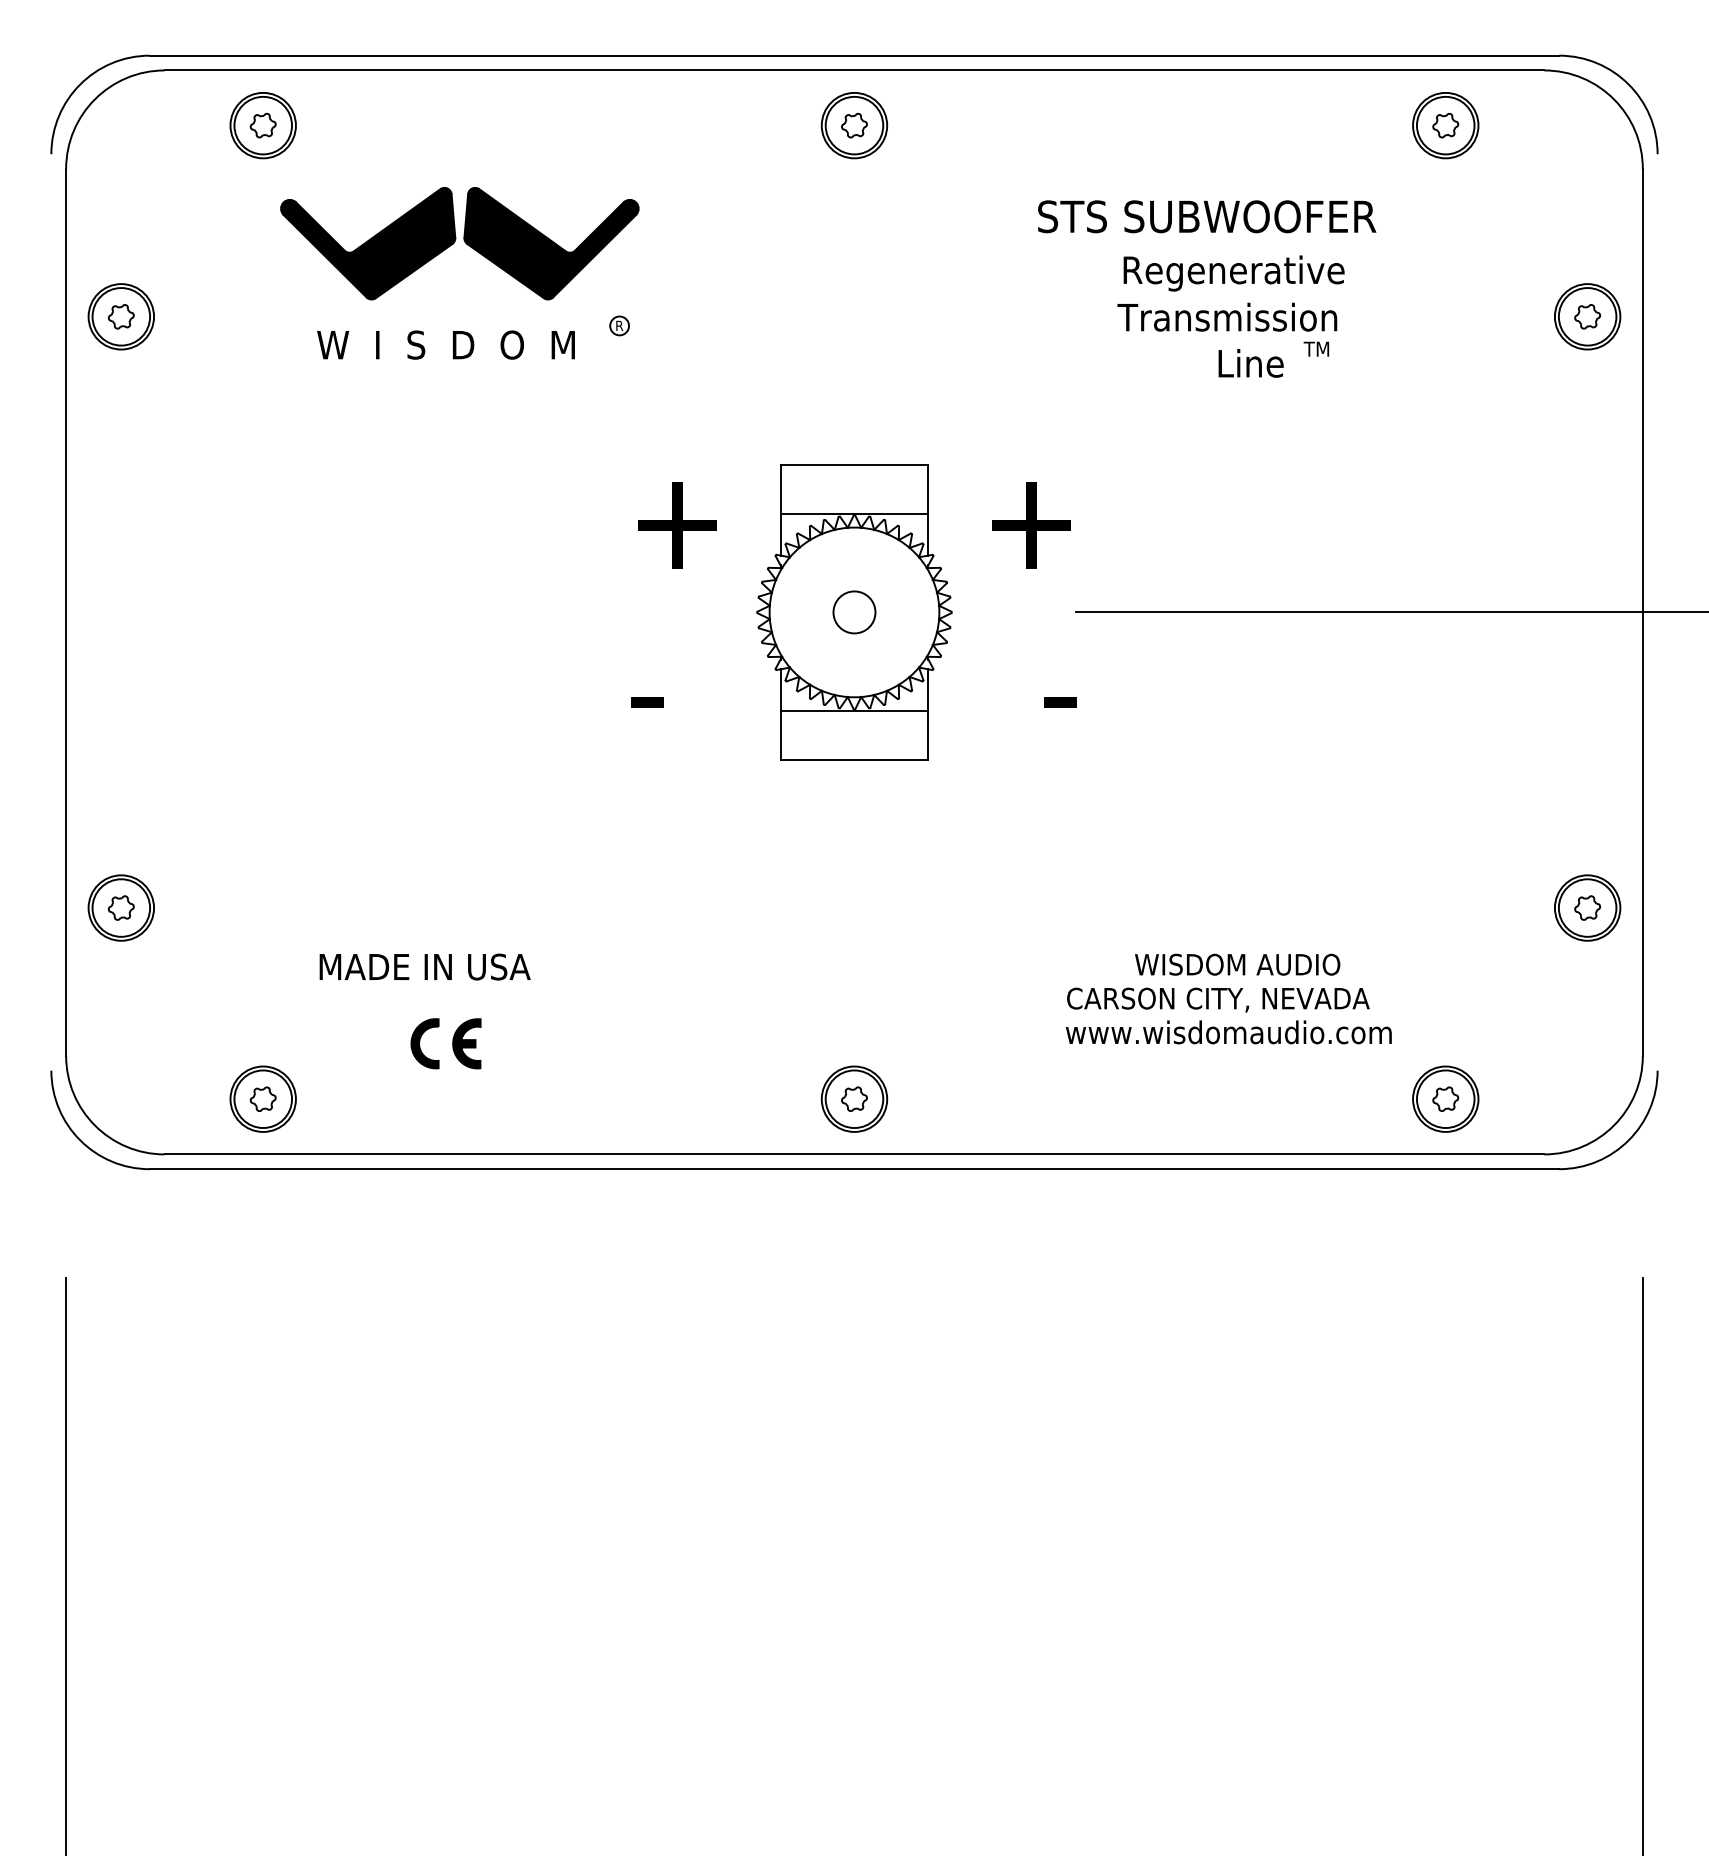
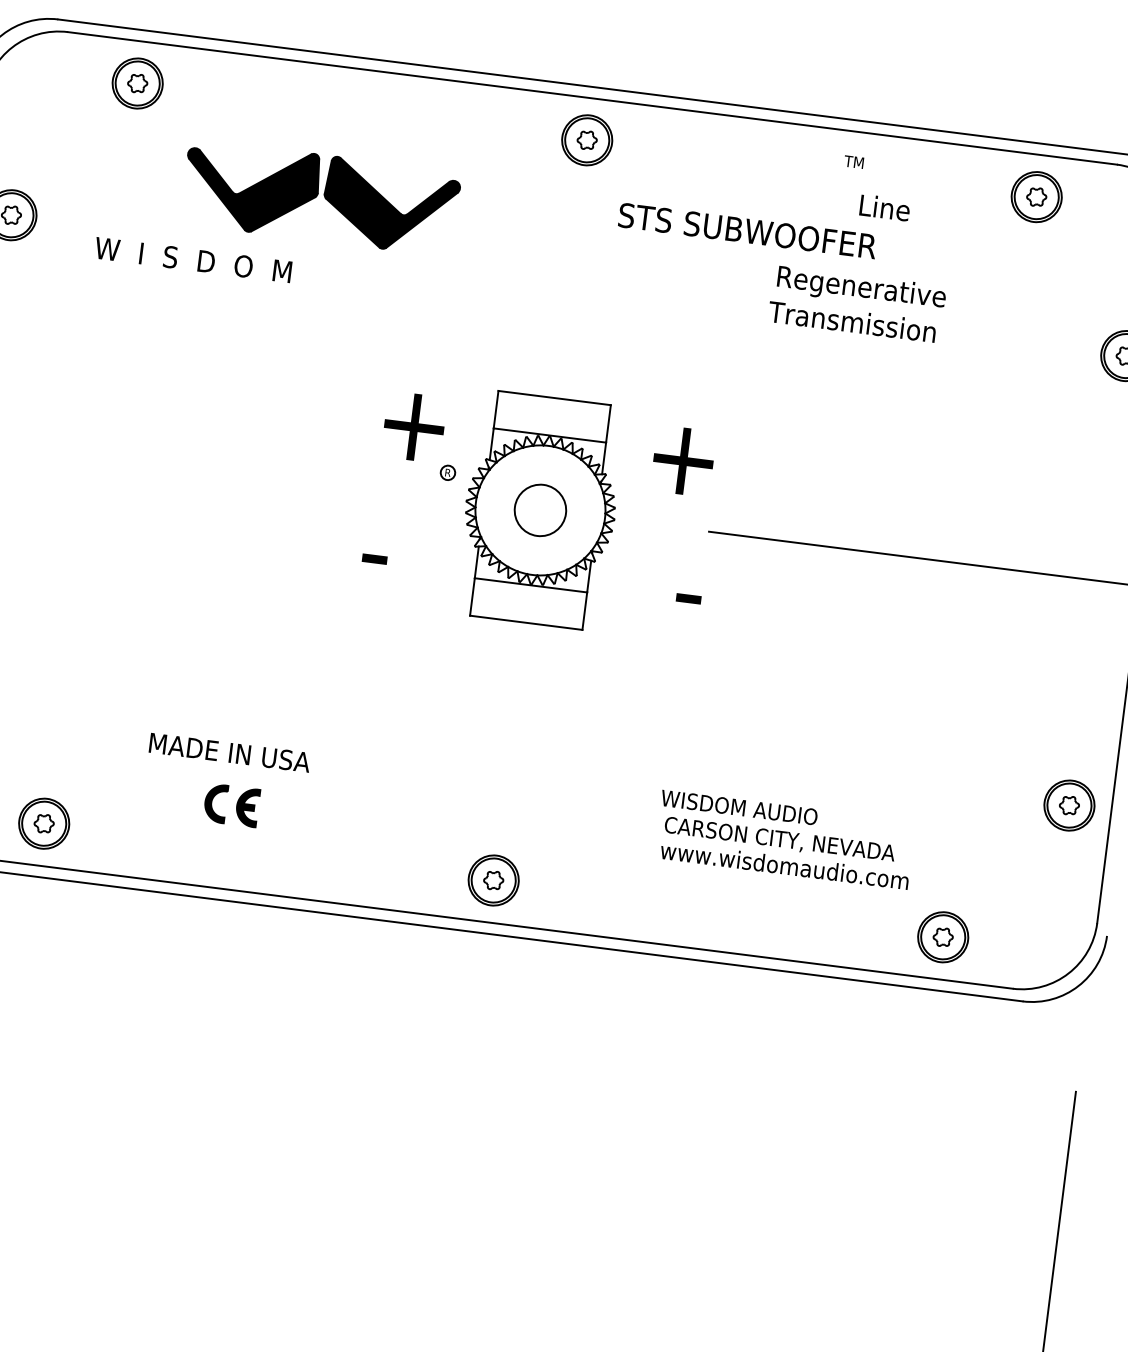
text: (1207, 216) -> (748, 230), moved
part: (459, 243) -> (320, 197), moved
part: (619, 325) -> (447, 472), moved
text: (445, 344) -> (192, 259), moved
text: (1316, 348) -> (854, 161), moved
text: (1250, 363) -> (884, 207), moved
circle: (854, 612) -> (540, 510), size x1.6
text: (1237, 964) -> (739, 807), moved
text: (424, 966) -> (229, 752), moved
part: (452, 1043) -> (236, 805), moved

